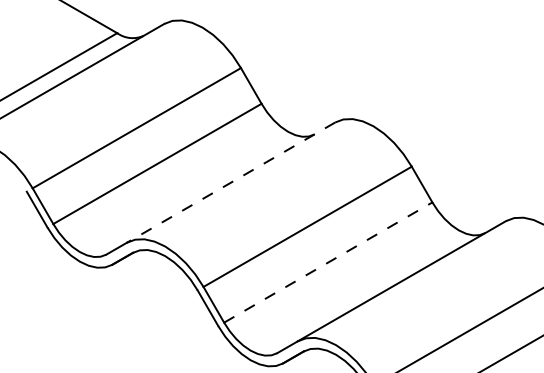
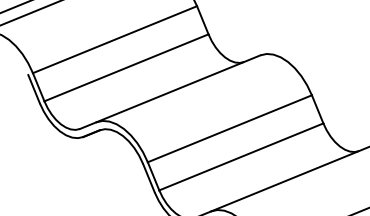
line: (230, 182) -> (177, 88), dashed -> solid
line: (328, 262) -> (241, 156), dashed -> solid

